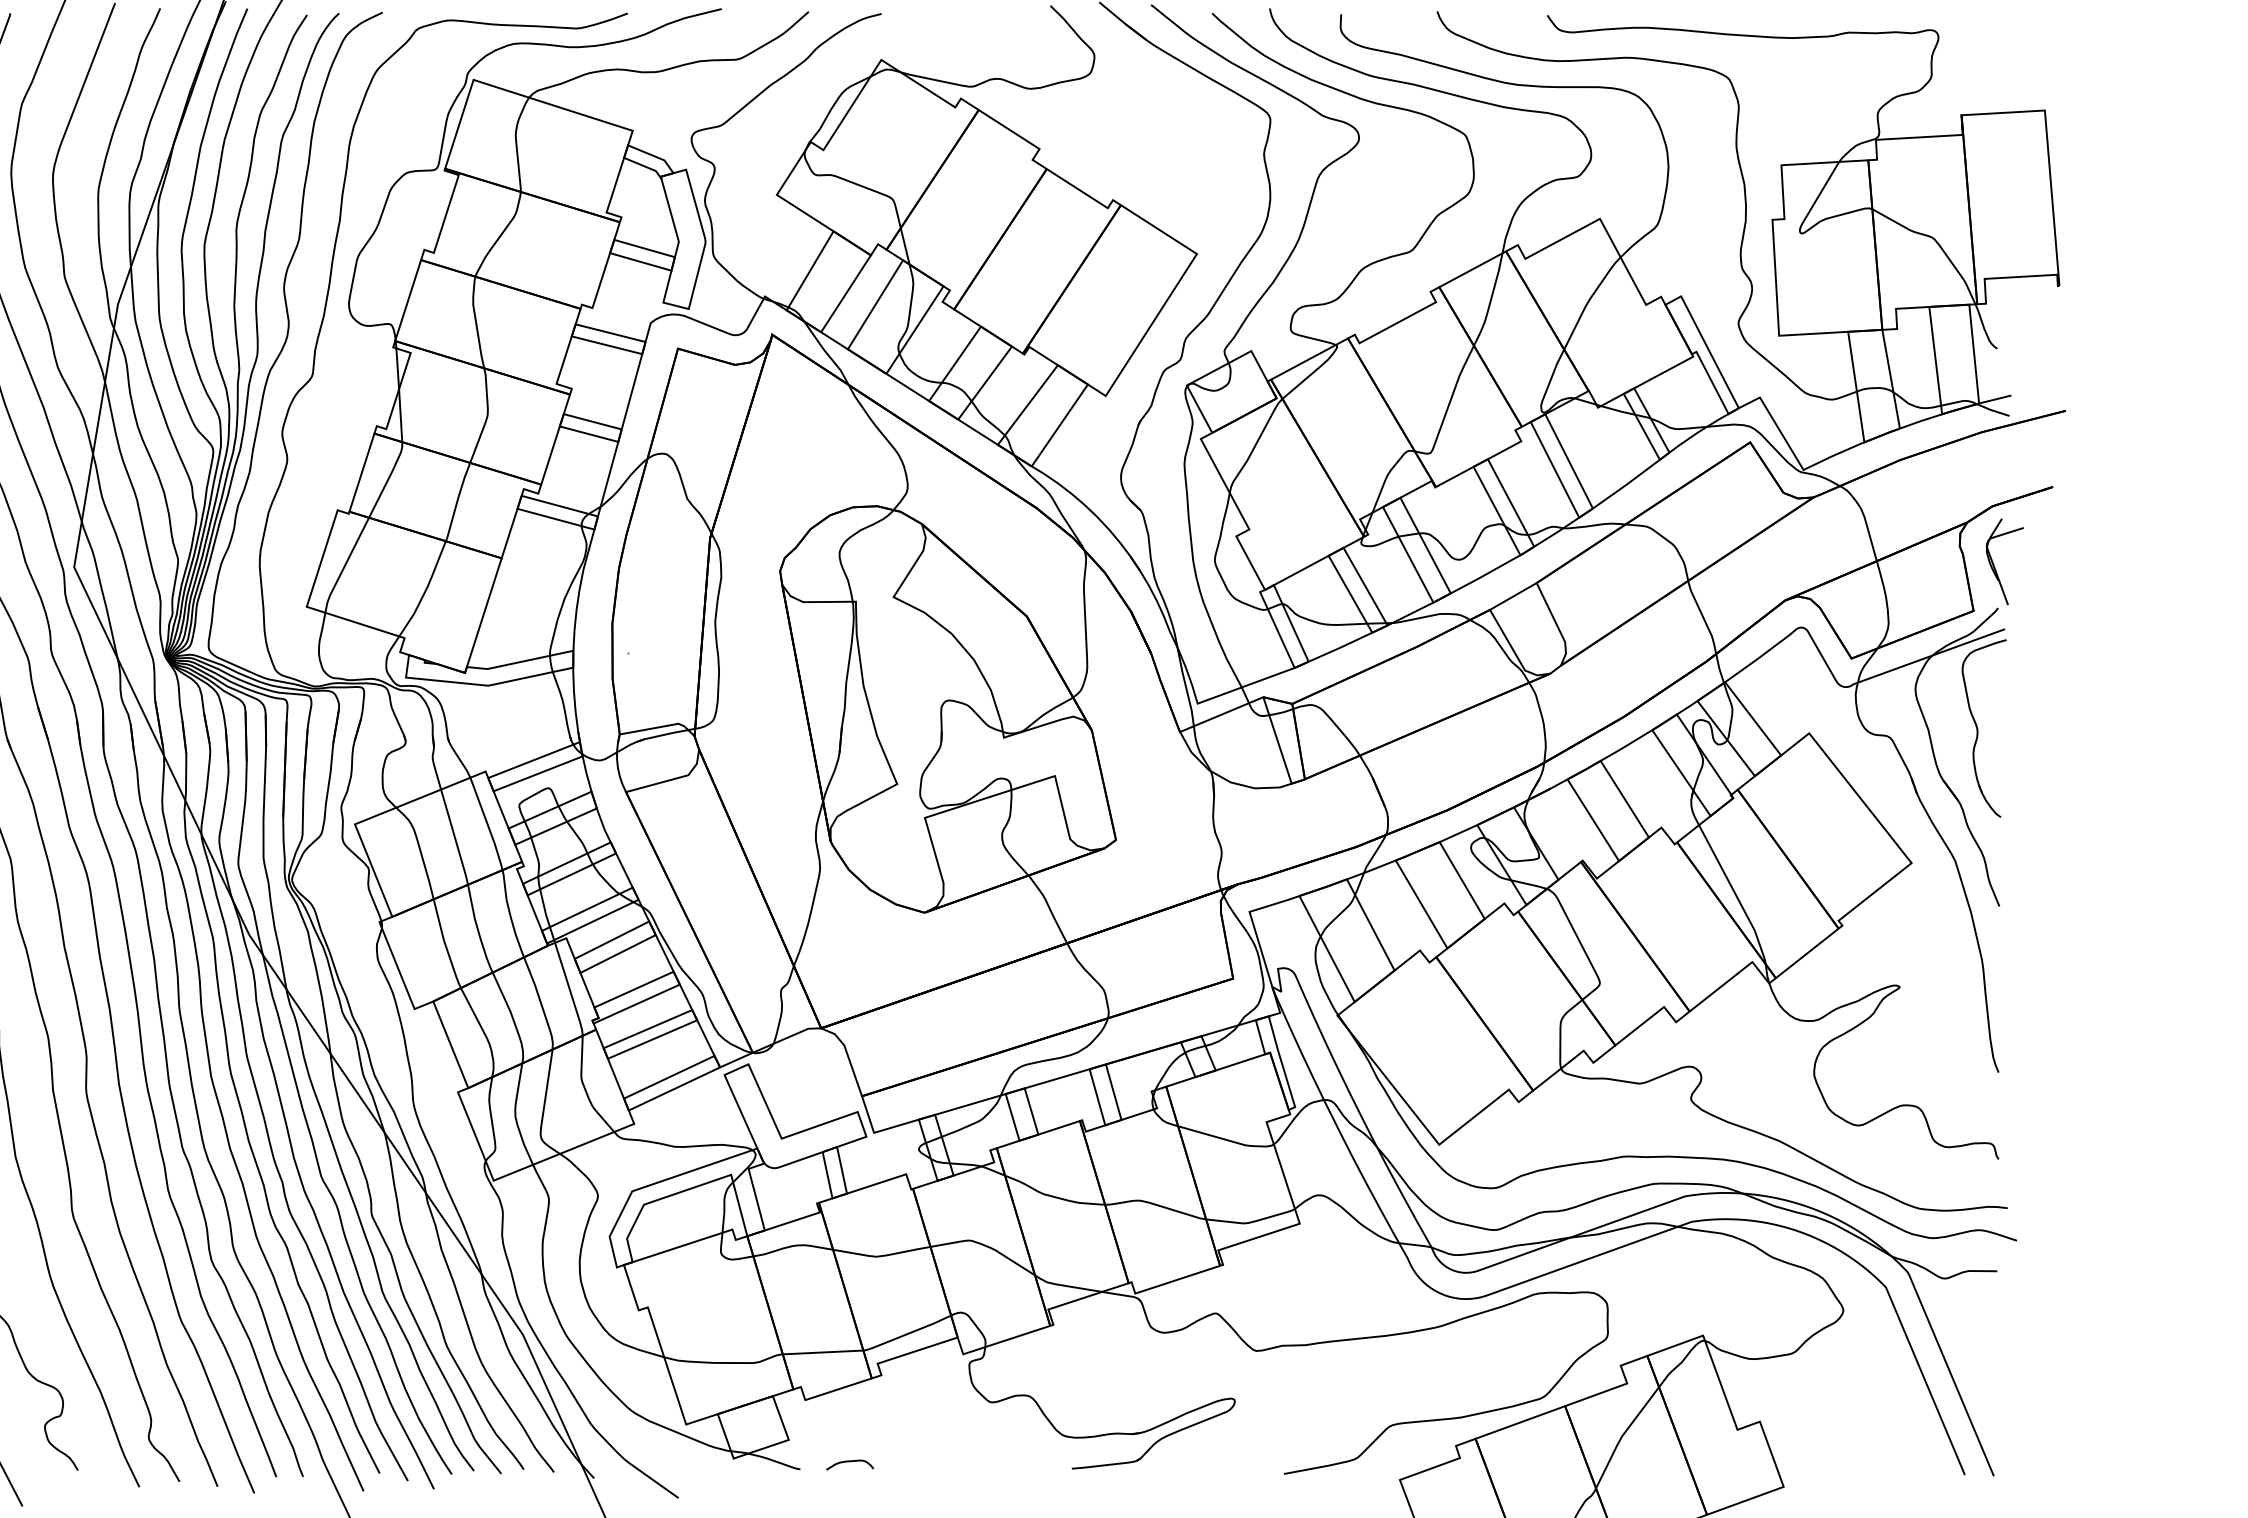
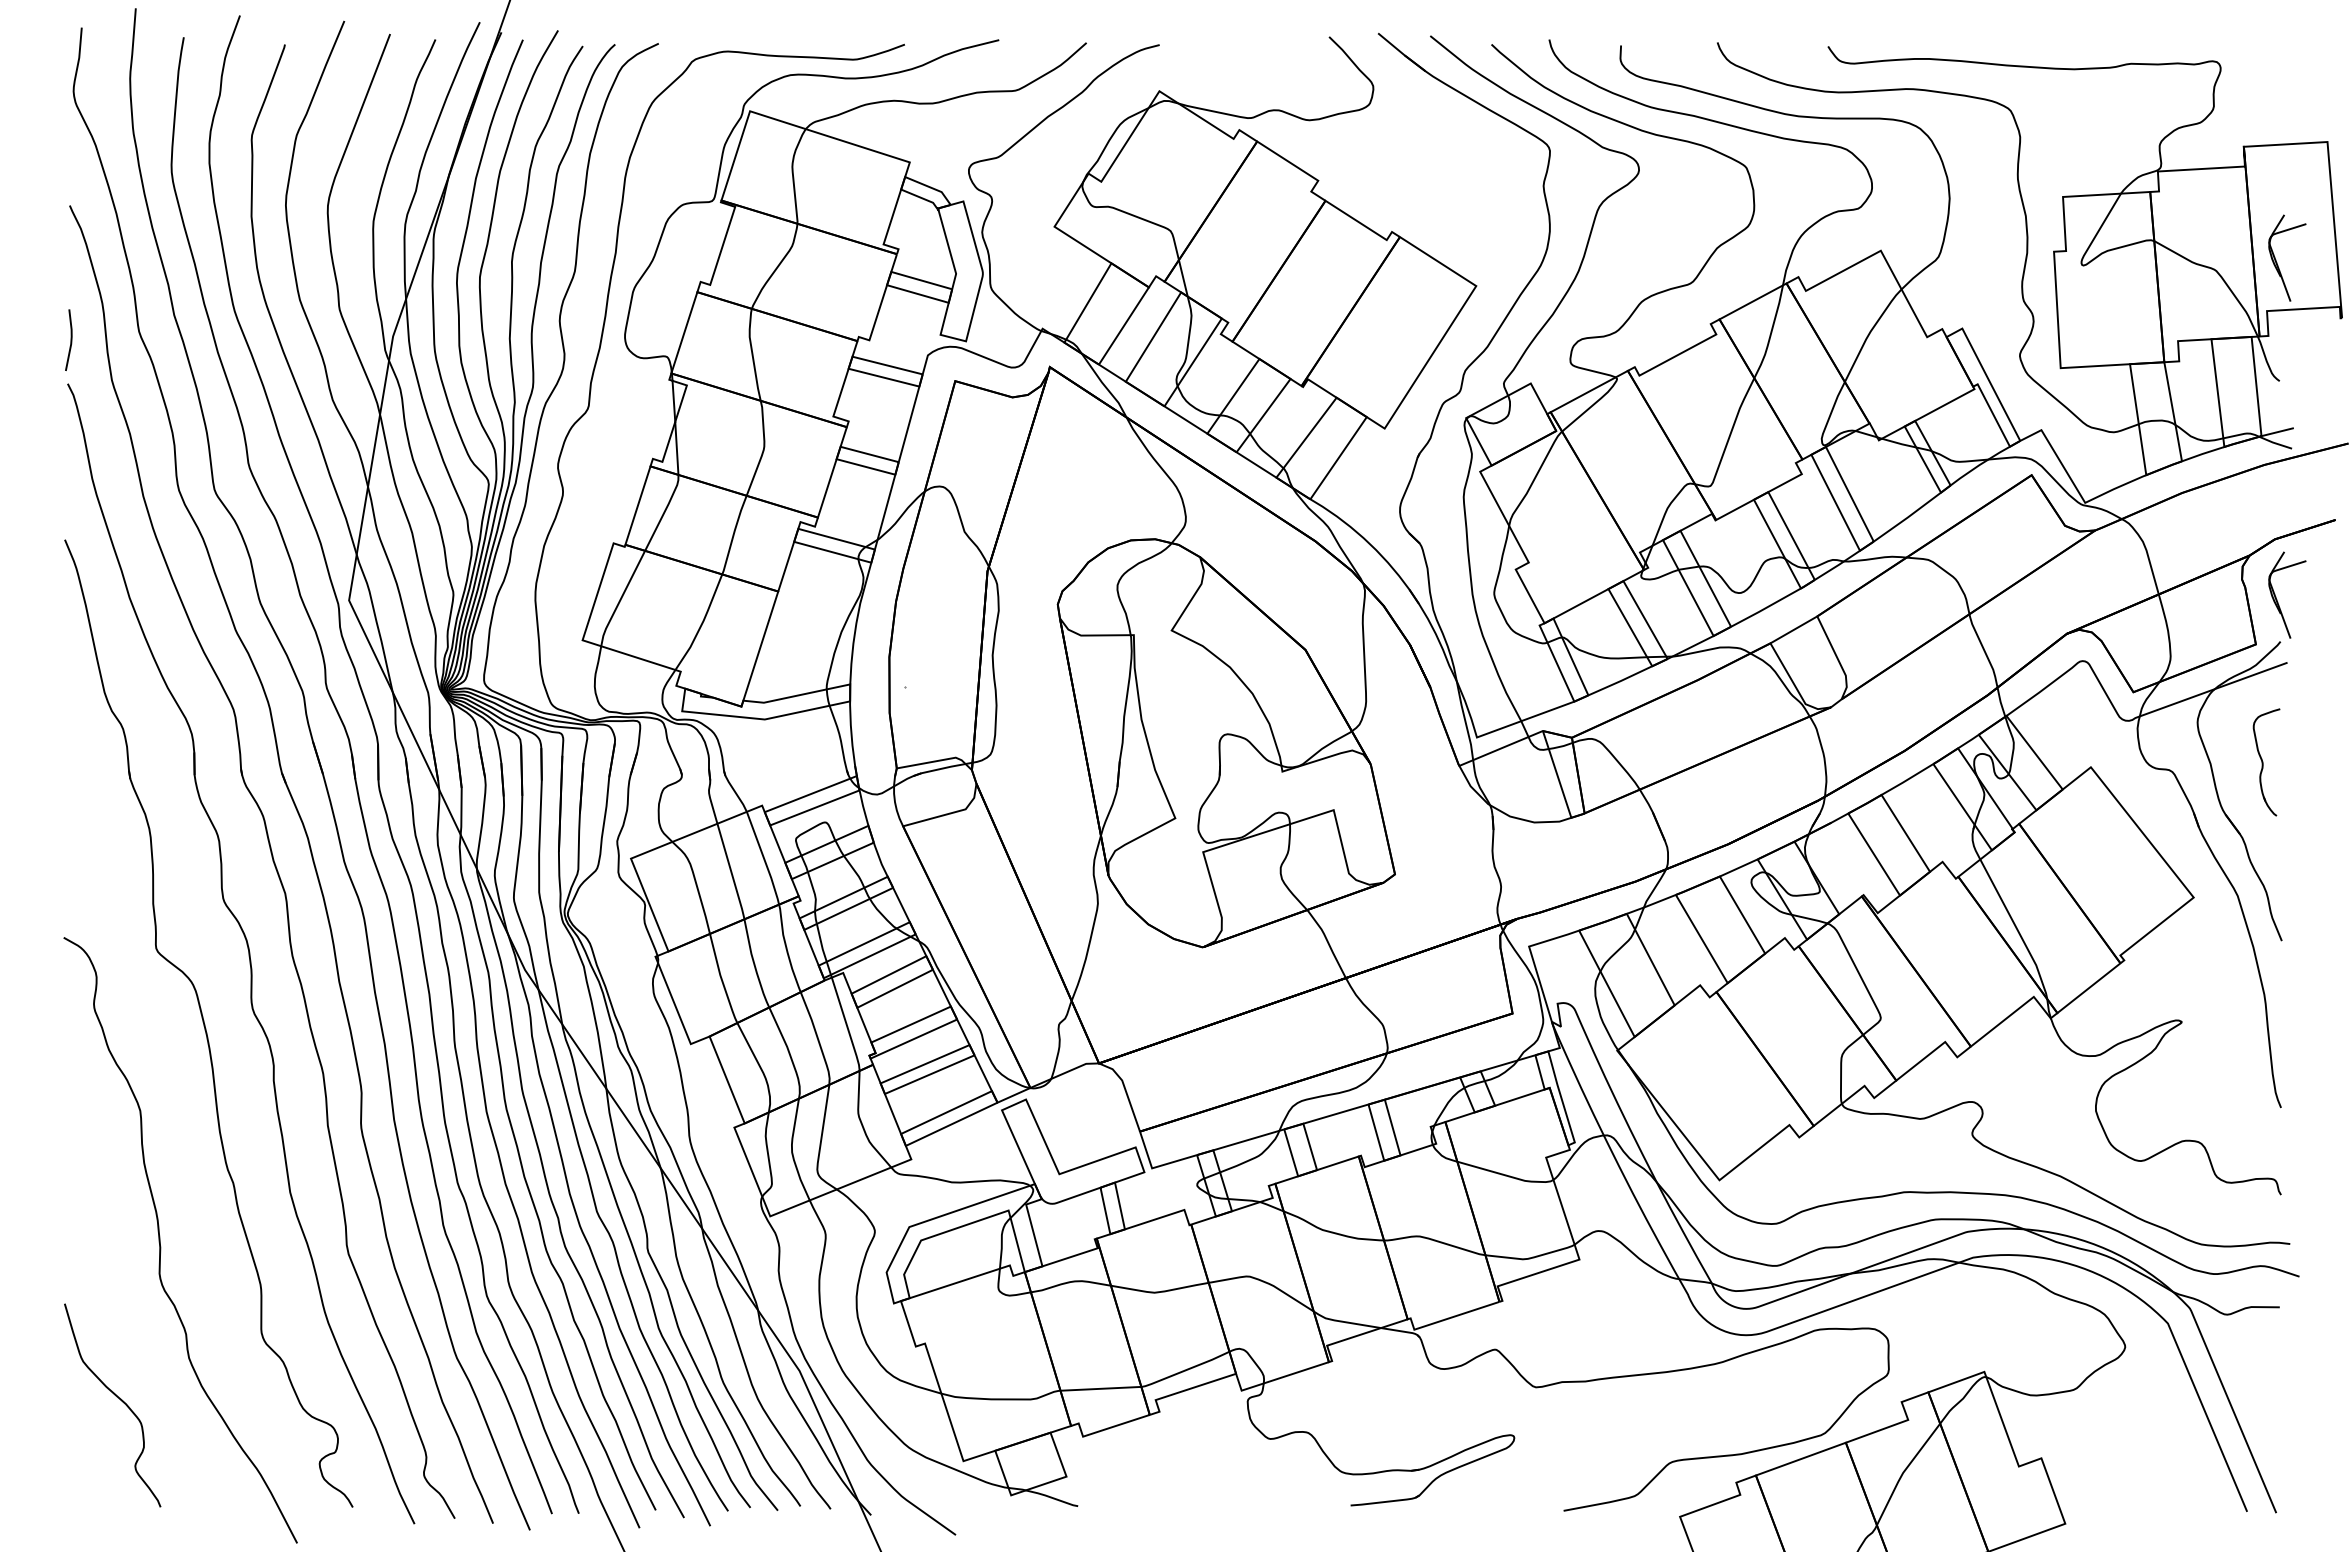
part: (1994, 227) -> (2276, 259), added
part: (1984, 728) -> (2266, 762), size x0.6
curve: (848, 1462) -> (1126, 1499), removed

